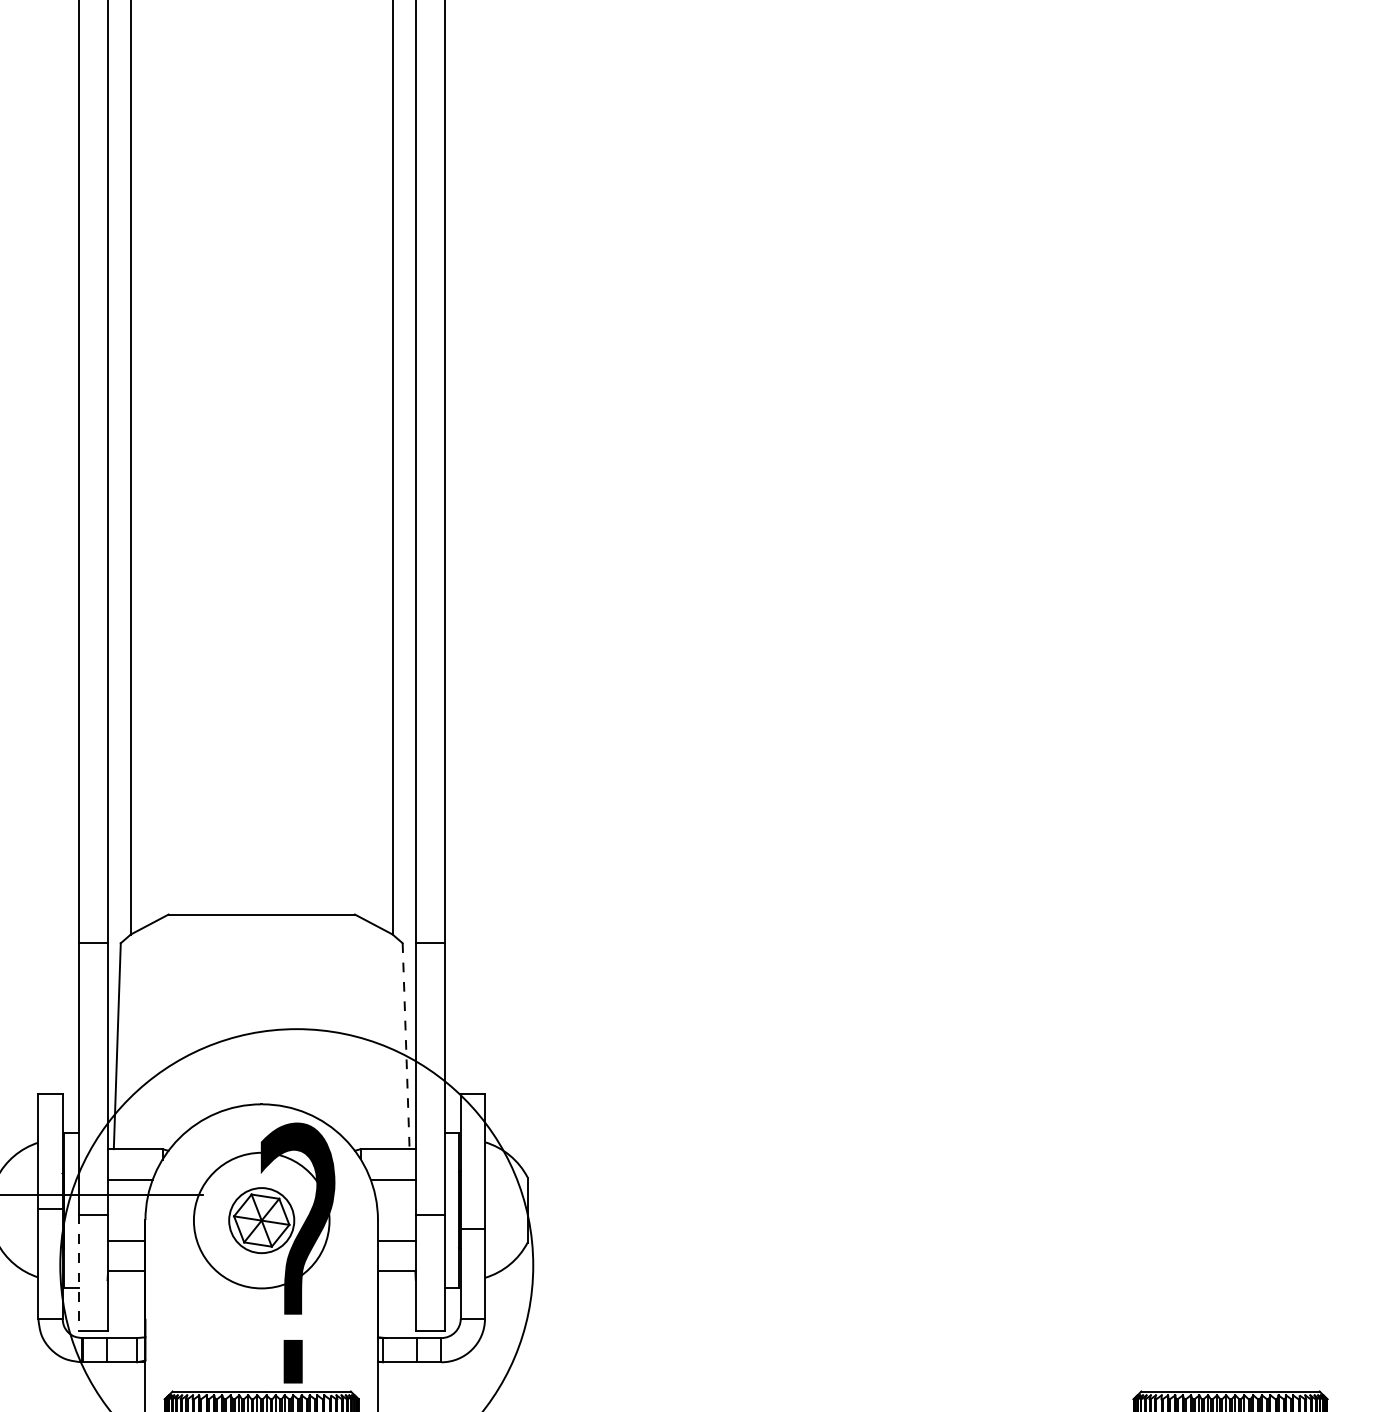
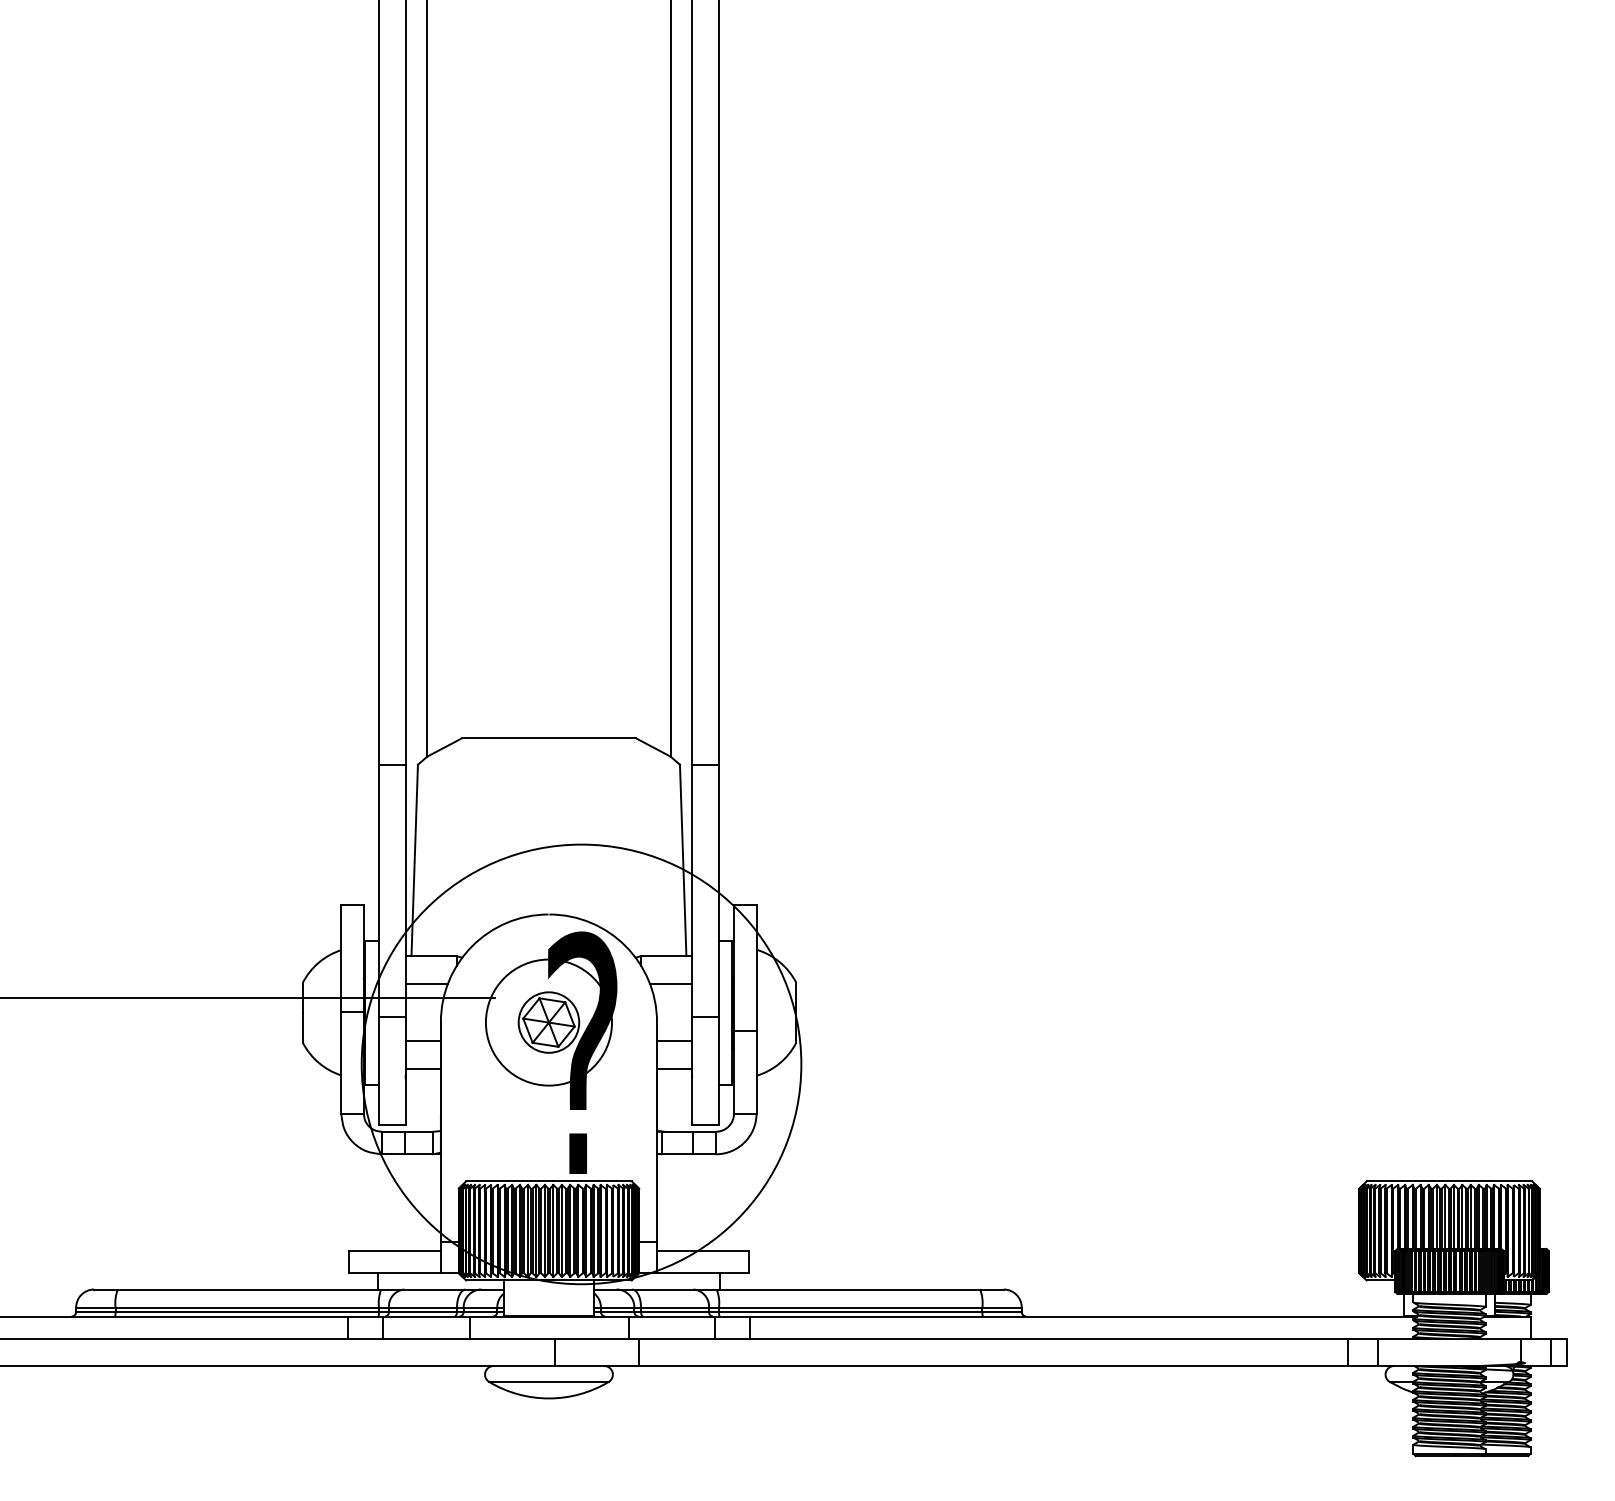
line: (406, 1046) -> (683, 860), dashed -> solid
line: (78, 1273) -> (378, 1071), dashed -> solid

